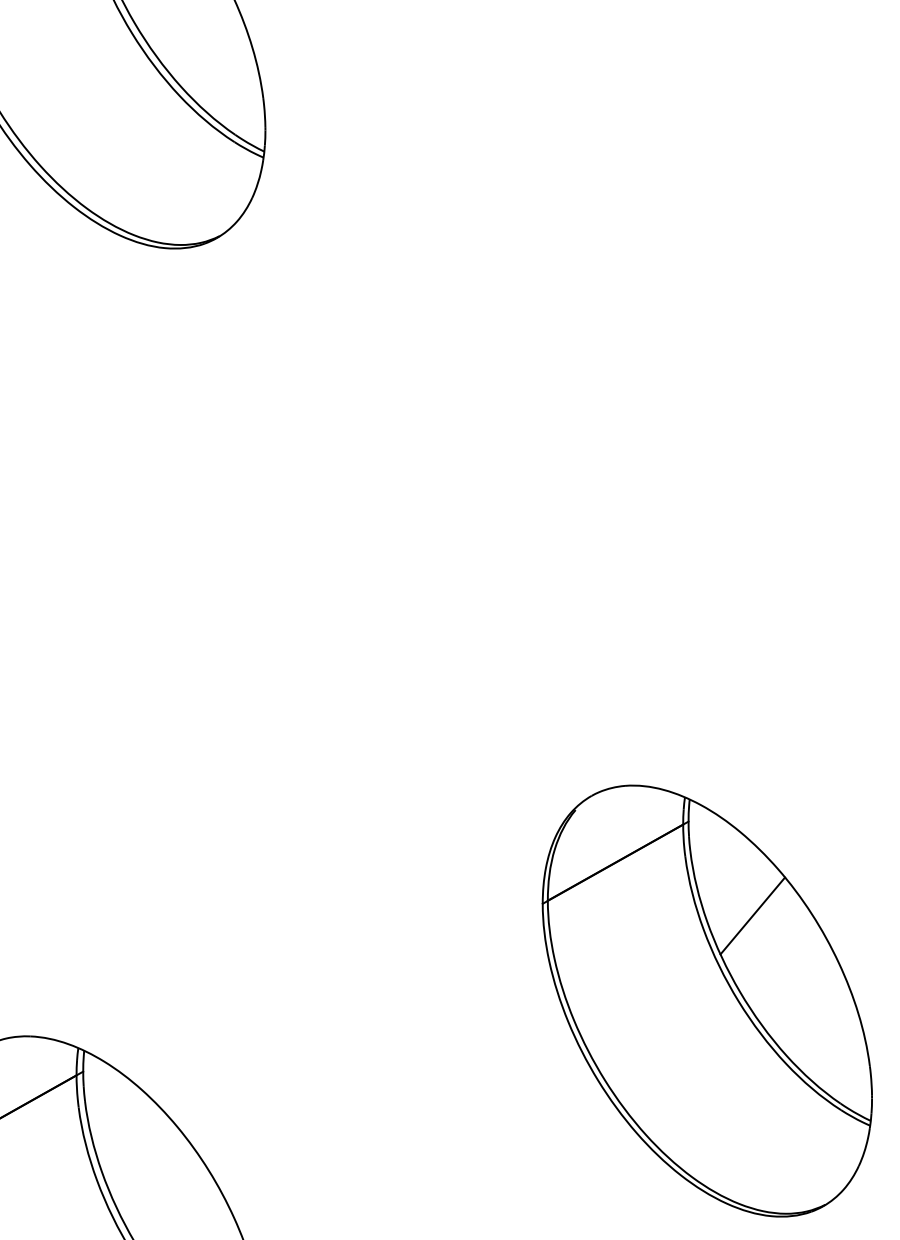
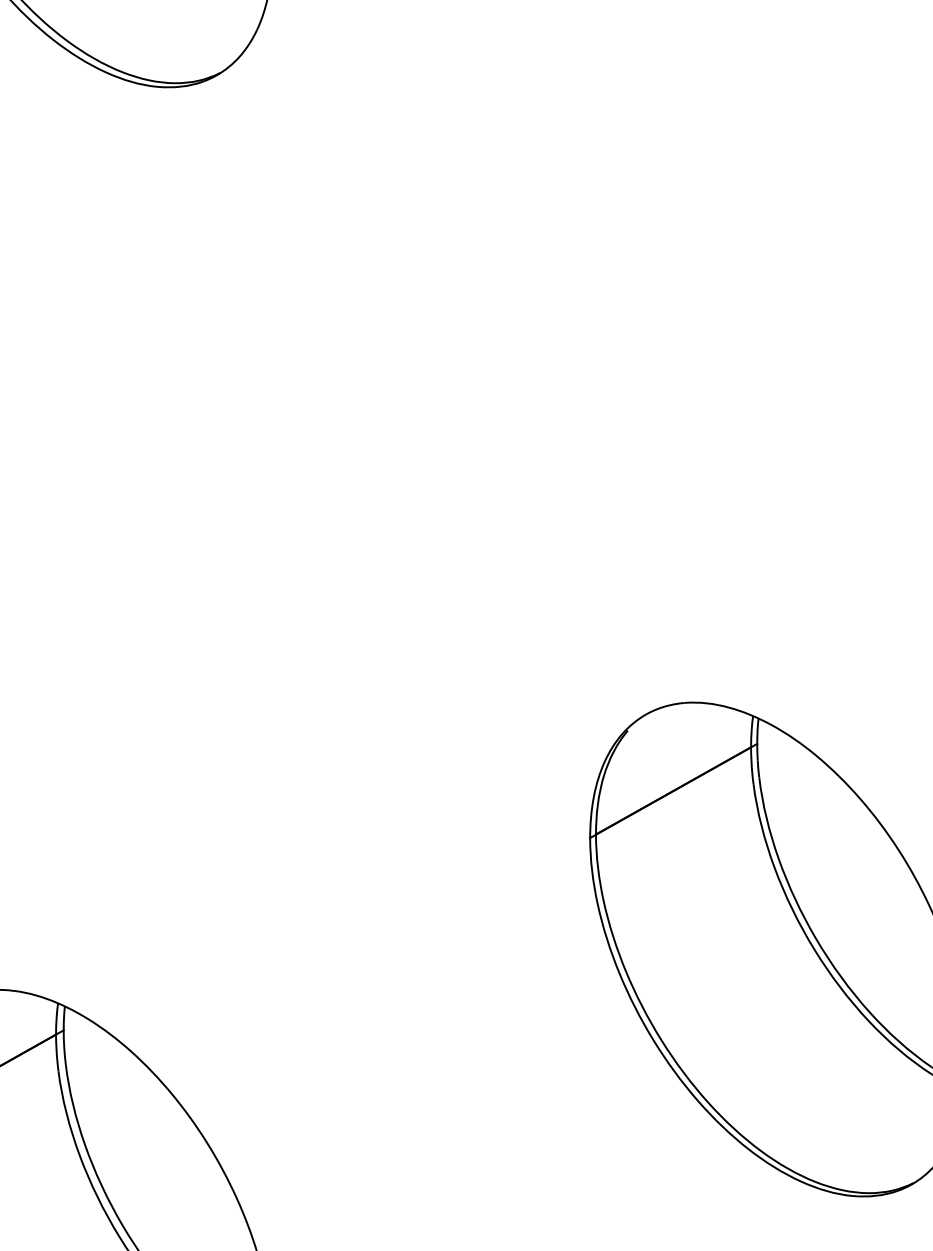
line: (752, 915) -> (830, 851), removed

